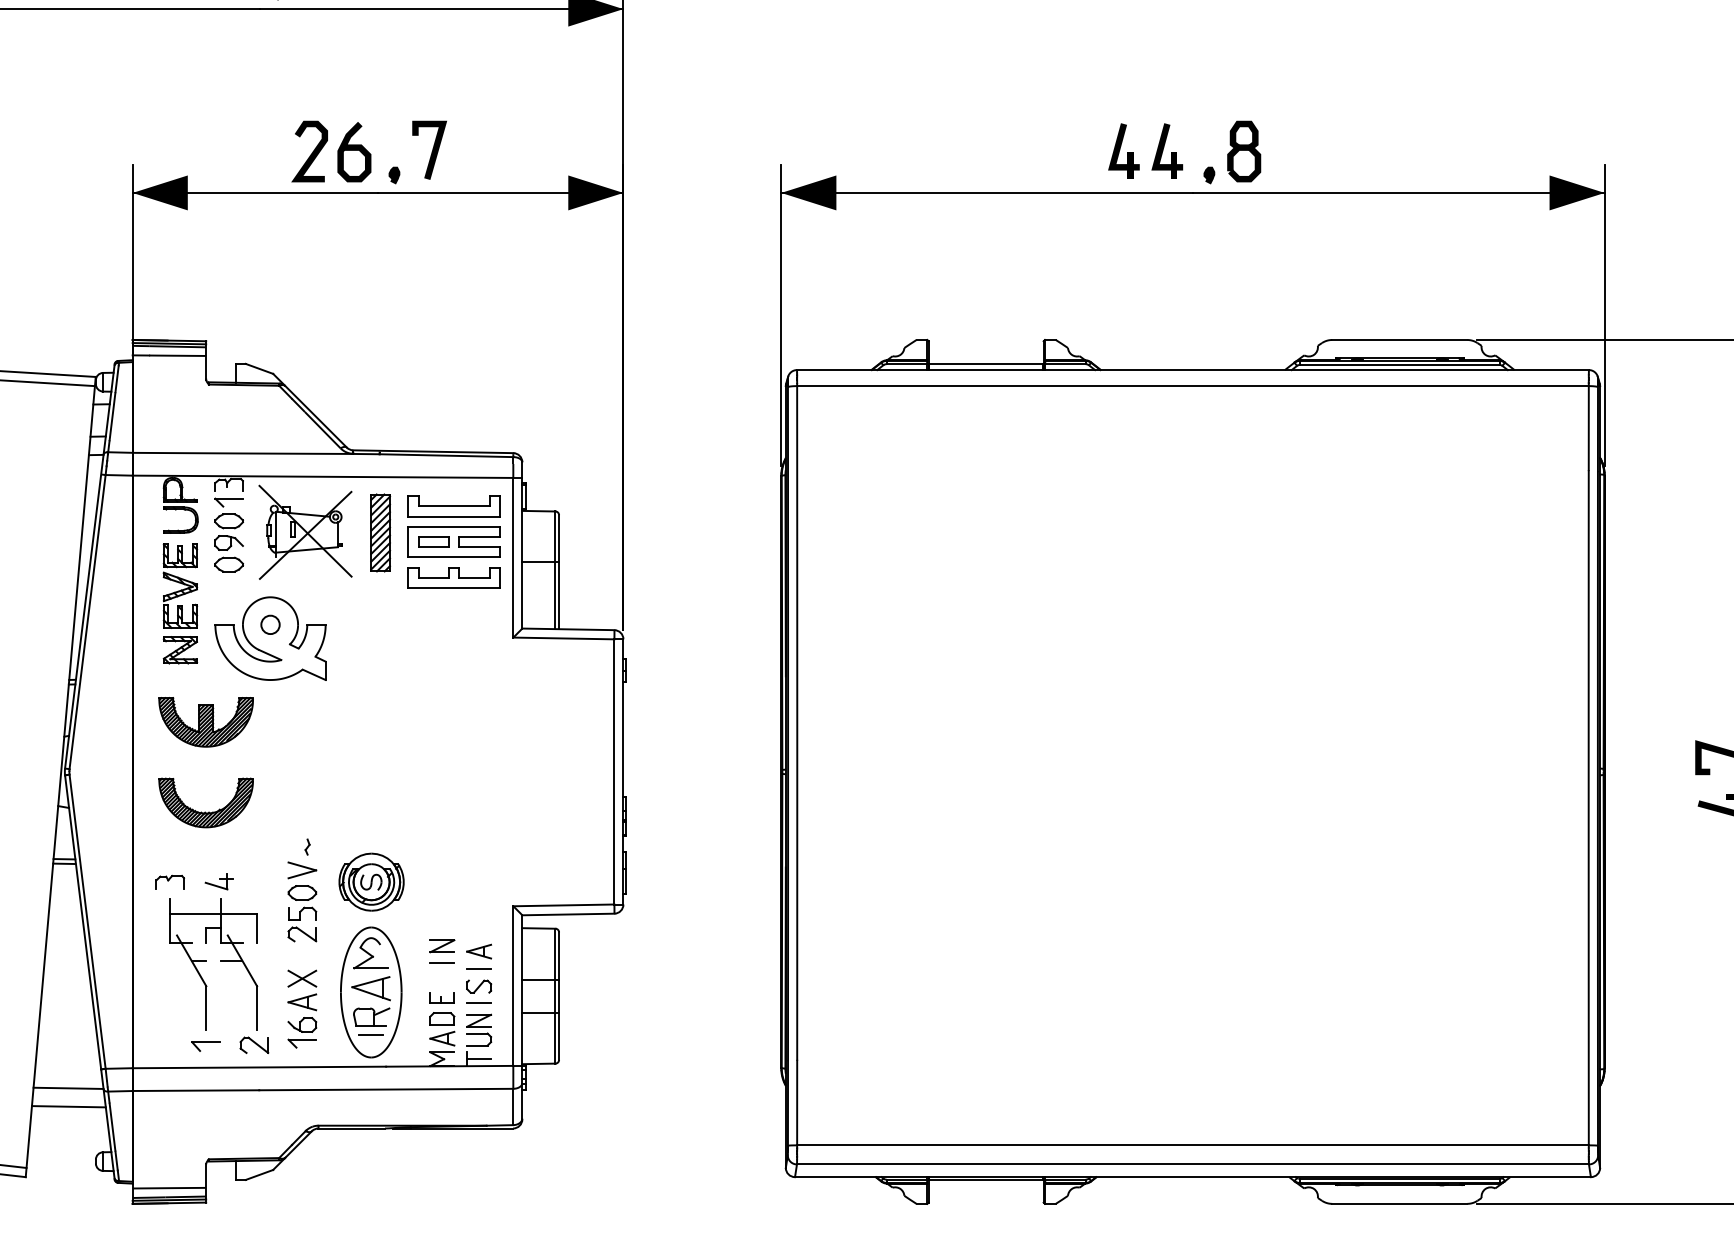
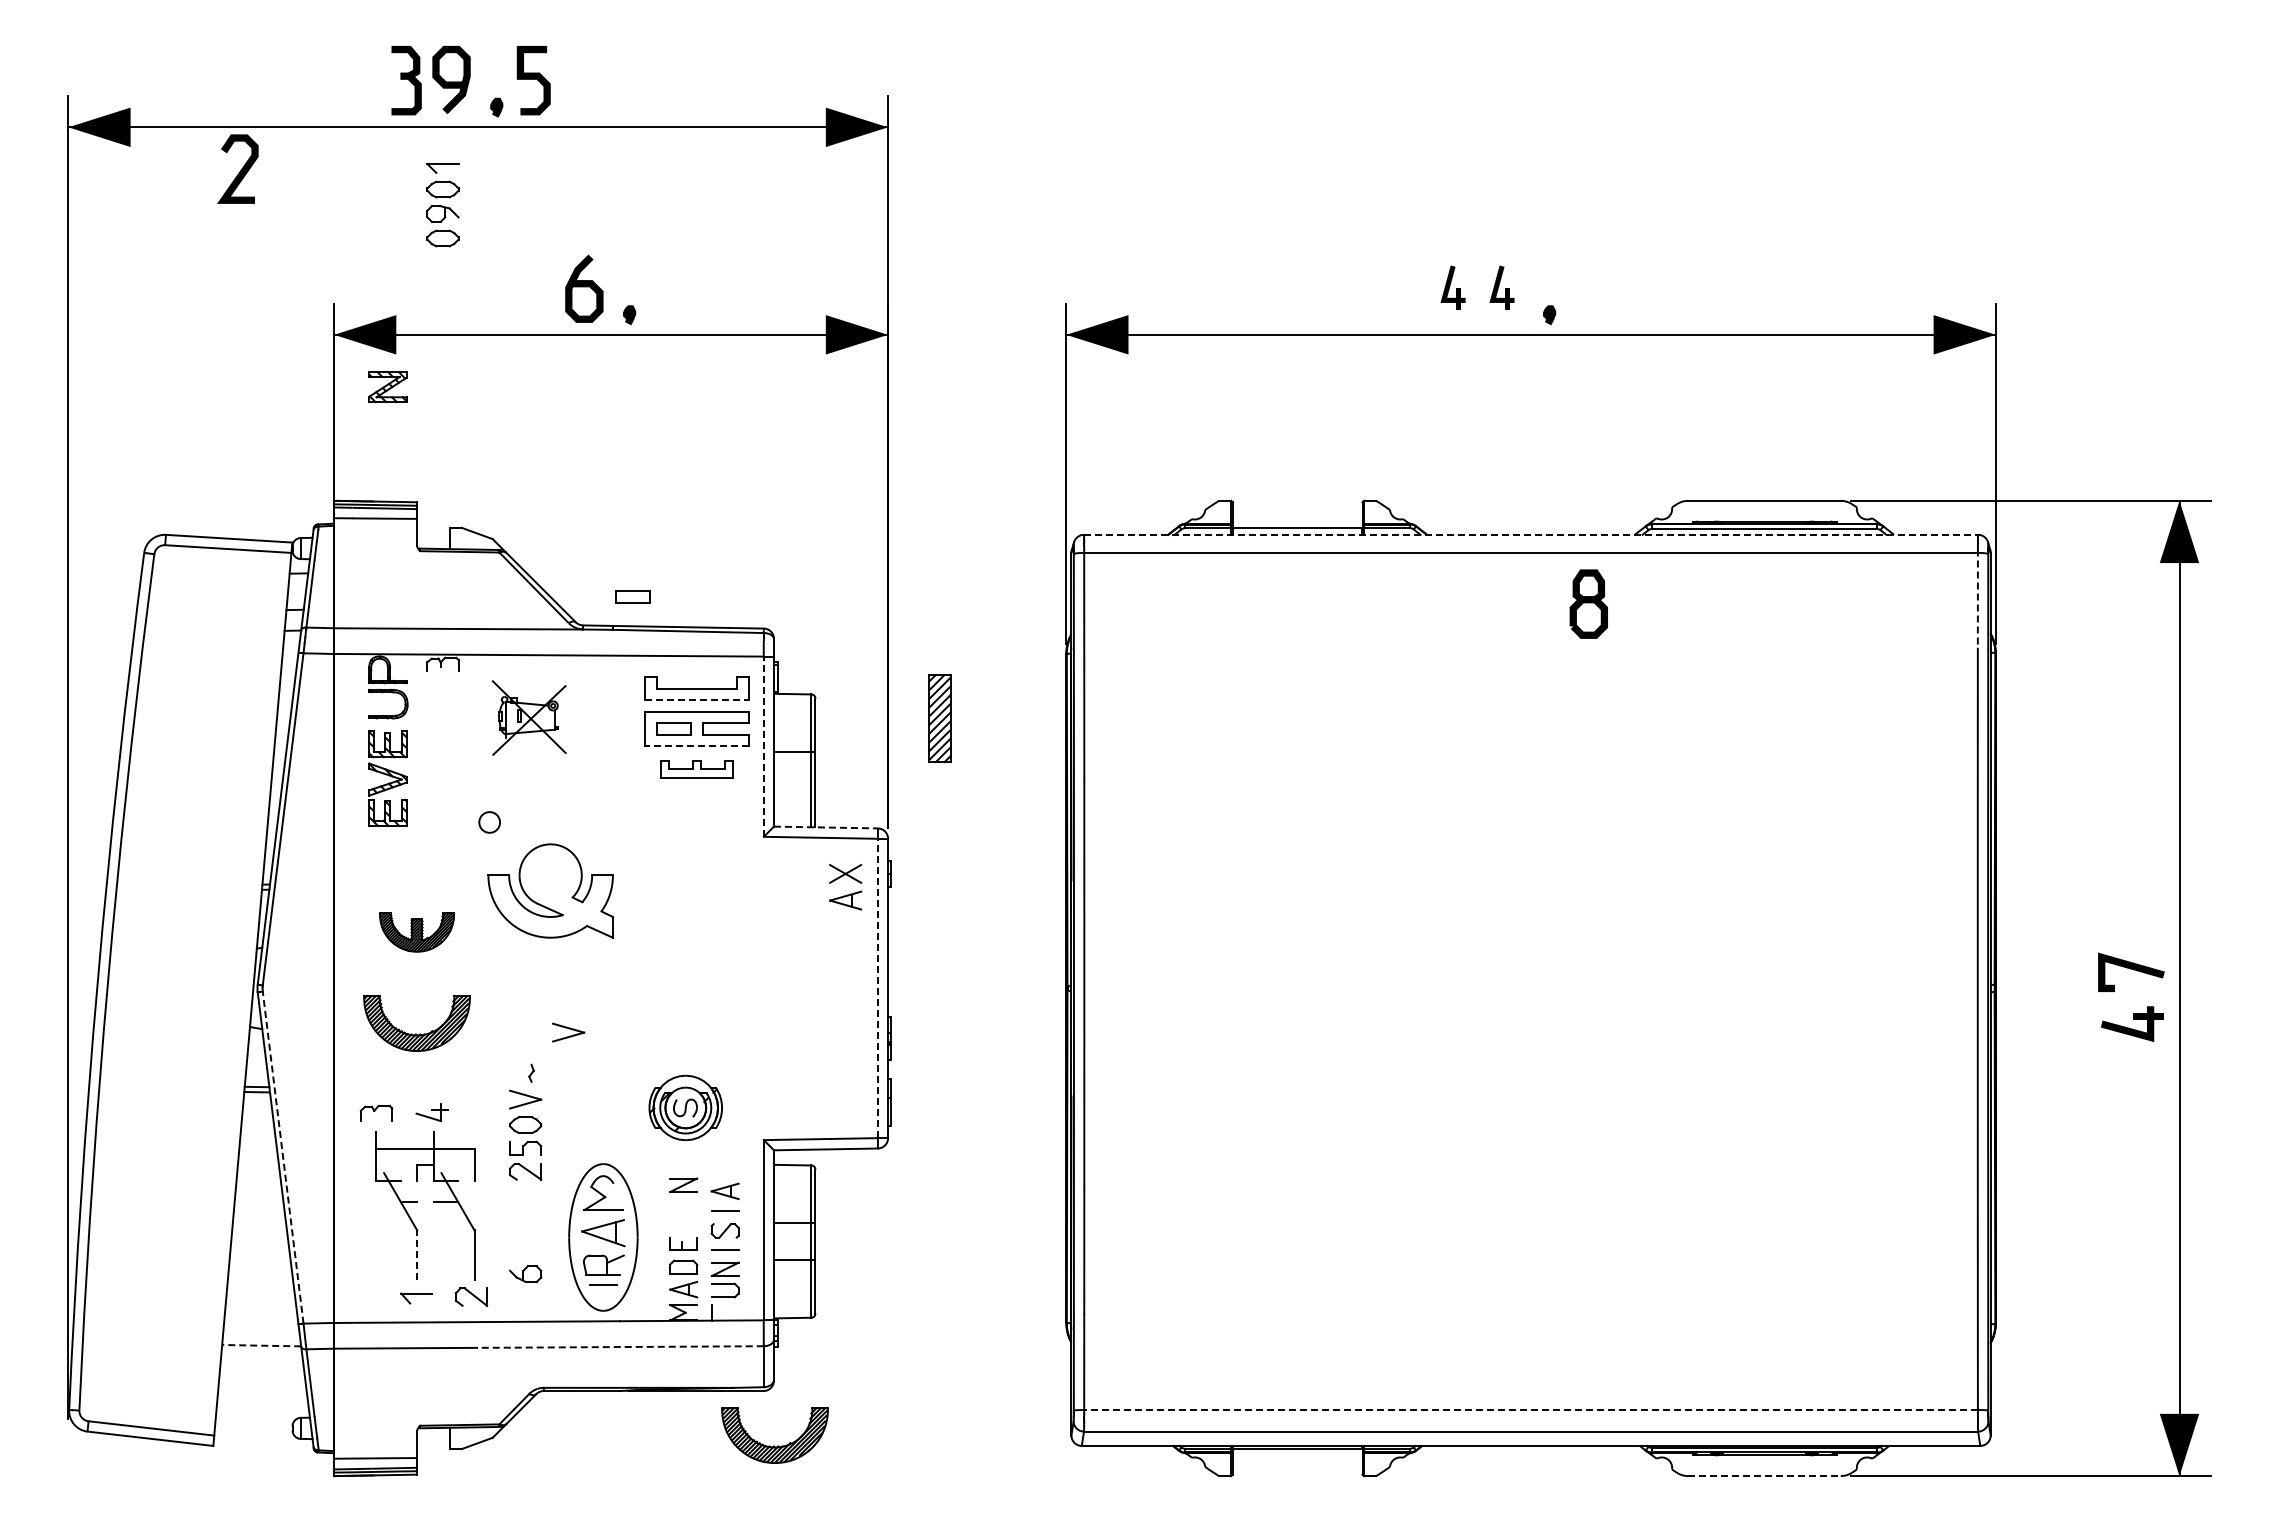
line: (431, 151) -> (671, 288), removed
part: (1123, 151) -> (1452, 287), size x0.7
part: (1166, 151) -> (1501, 287), size x0.7
part: (1243, 151) -> (1588, 603), moved
curve: (312, 152) -> (240, 170), moved
line: (1193, 369) -> (1531, 534), solid -> dashed
part: (397, 424) -> (632, 596), added
line: (1588, 427) -> (1977, 599), solid -> dashed
line: (454, 516) -> (697, 700), solid -> dashed
part: (305, 531) -> (529, 717), size x0.7
part: (380, 532) -> (939, 718), moved
part: (228, 535) -> (442, 205), moved
line: (454, 557) -> (697, 746), solid -> dashed
line: (513, 557) -> (763, 746), solid -> dashed
part: (453, 577) -> (696, 769), size x0.7
line: (567, 629) -> (825, 827), solid -> dashed
part: (270, 638) -> (550, 890), moved
part: (180, 650) -> (387, 387), moved
part: (205, 722) -> (416, 932), size x0.7
line: (614, 771) -> (877, 988), solid -> dashed
part: (340, 810) -> (568, 1032), added
part: (371, 881) -> (685, 1107), moved
line: (87, 921) -> (283, 1157), solid -> dashed
line: (442, 963) -> (683, 1204), removed
part: (304, 996) -> (847, 894), moved
line: (206, 1008) -> (417, 1255), solid -> dashed
part: (302, 1043) -> (525, 1294), removed
line: (478, 1058) -> (724, 1312), removed
line: (68, 1088) -> (261, 1345), solid -> dashed
line: (385, 1089) -> (619, 1347), solid -> dashed
line: (68, 1106) -> (261, 1366), removed
line: (1193, 1145) -> (1531, 1410), solid -> dashed
part: (522, 1176) -> (774, 1445), added
line: (1399, 1204) -> (1764, 1476), solid -> dashed

